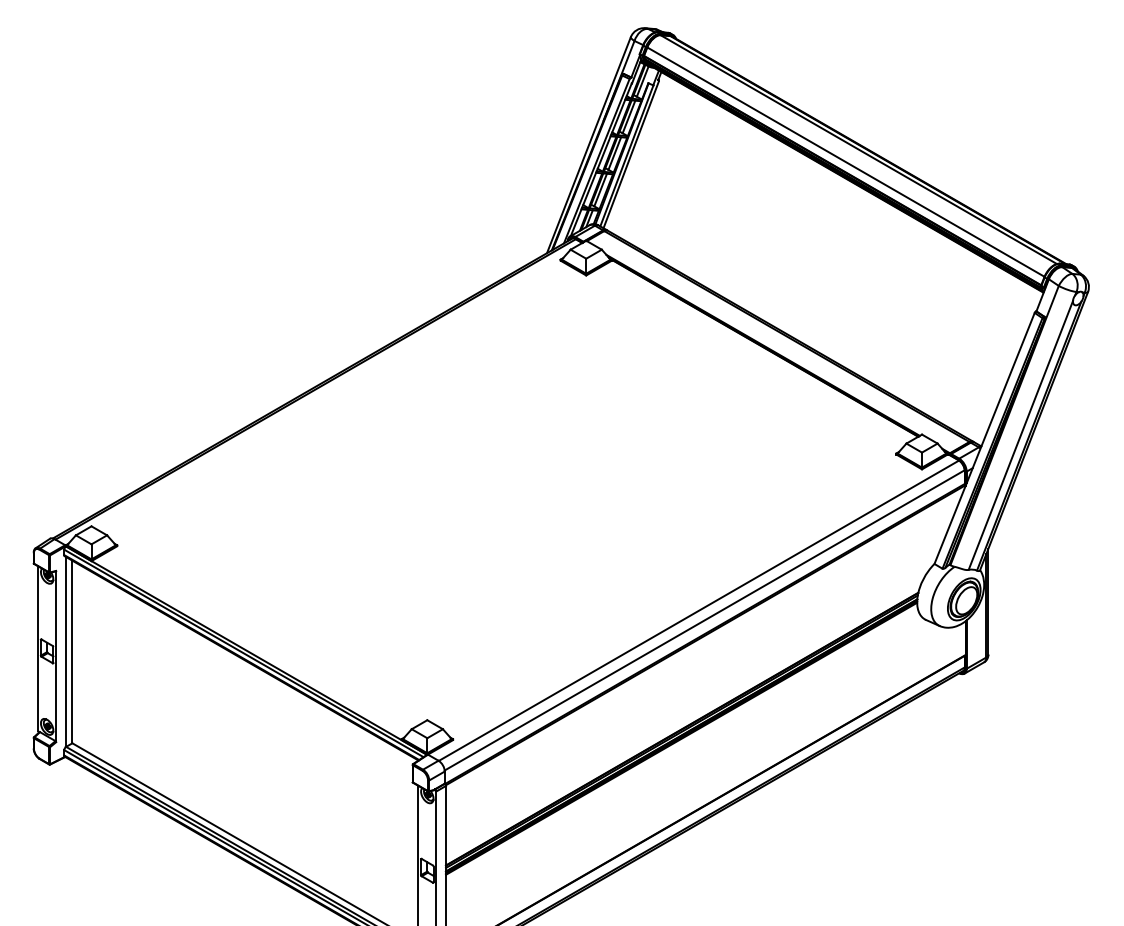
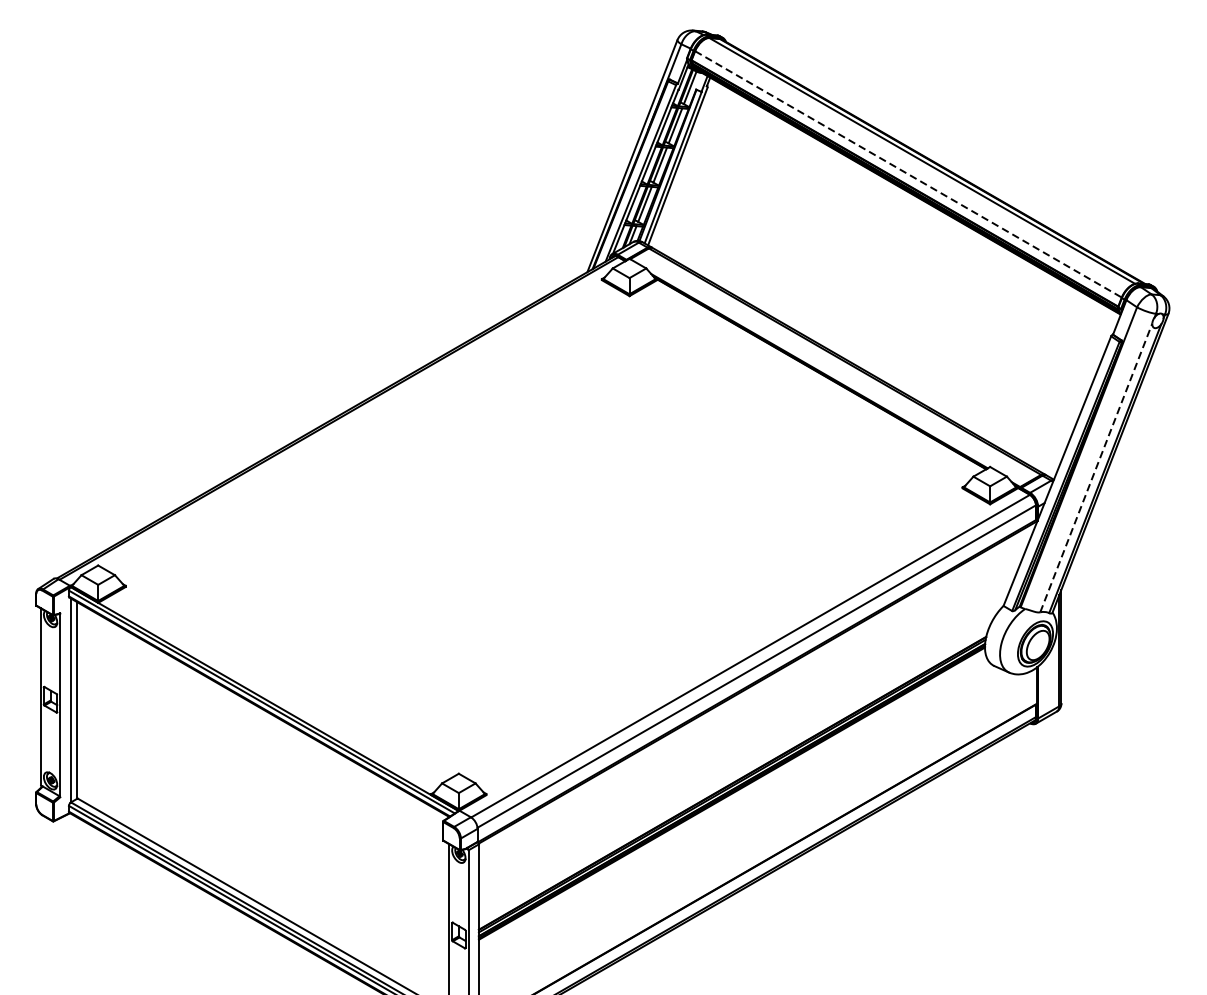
line: (846, 162) -> (909, 174), solid -> dashed
line: (1021, 435) -> (1097, 467), solid -> dashed

